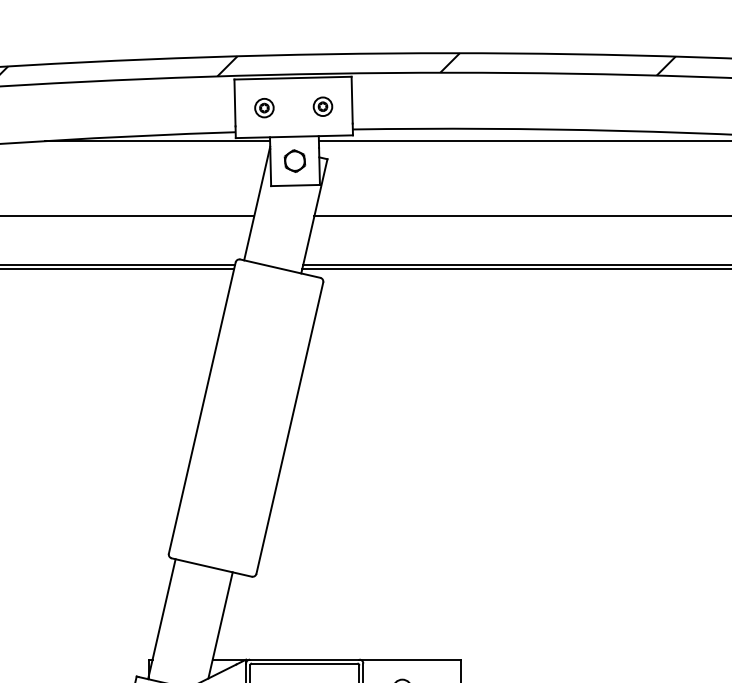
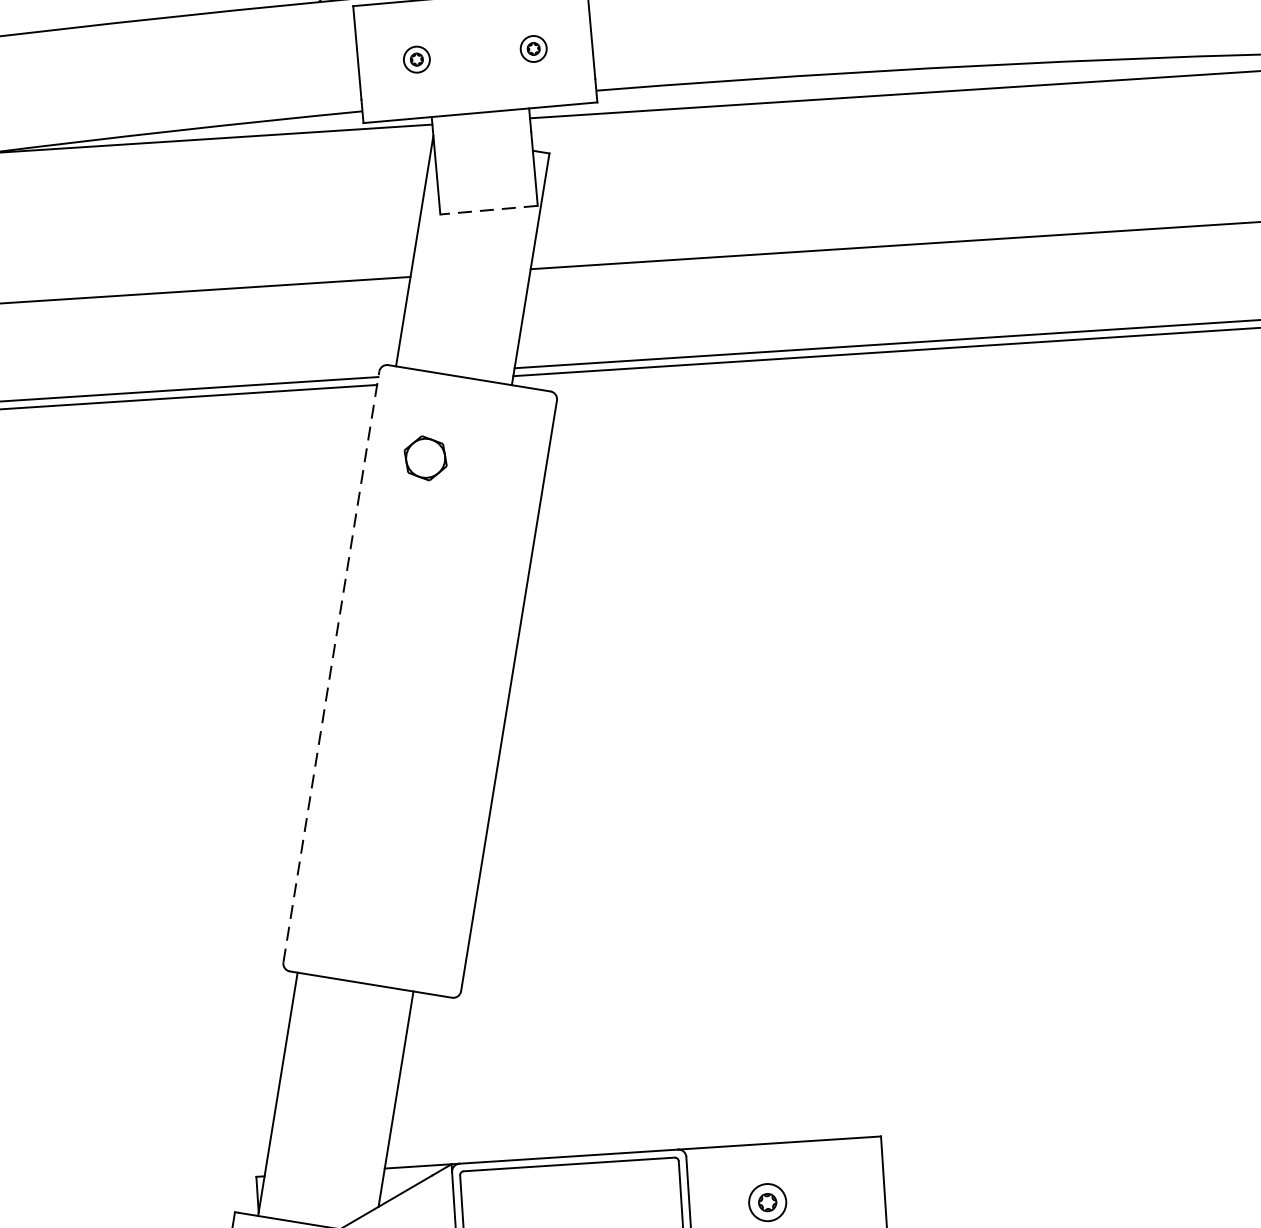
part: (322, 106) -> (532, 48), size x0.7
part: (264, 108) -> (417, 60), size x0.7
part: (294, 160) -> (424, 457), moved
line: (295, 185) -> (488, 210), solid -> dashed
line: (202, 407) -> (331, 665), solid -> dashed

